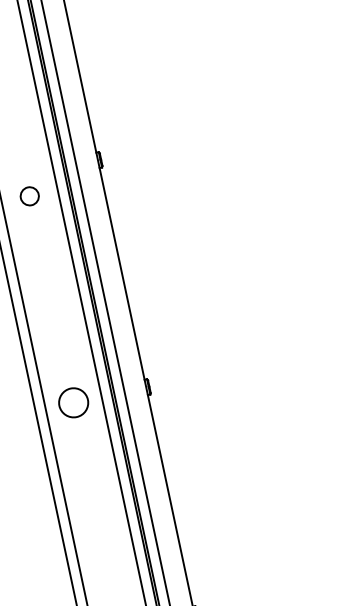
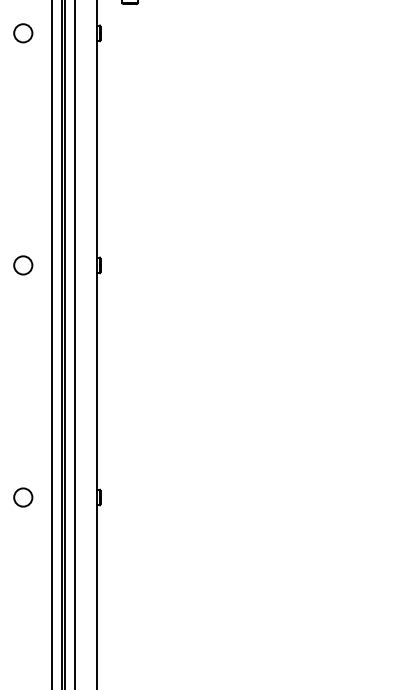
circle: (29, 196) -> (23, 265), moved
circle: (73, 402) -> (23, 497), size x0.62

